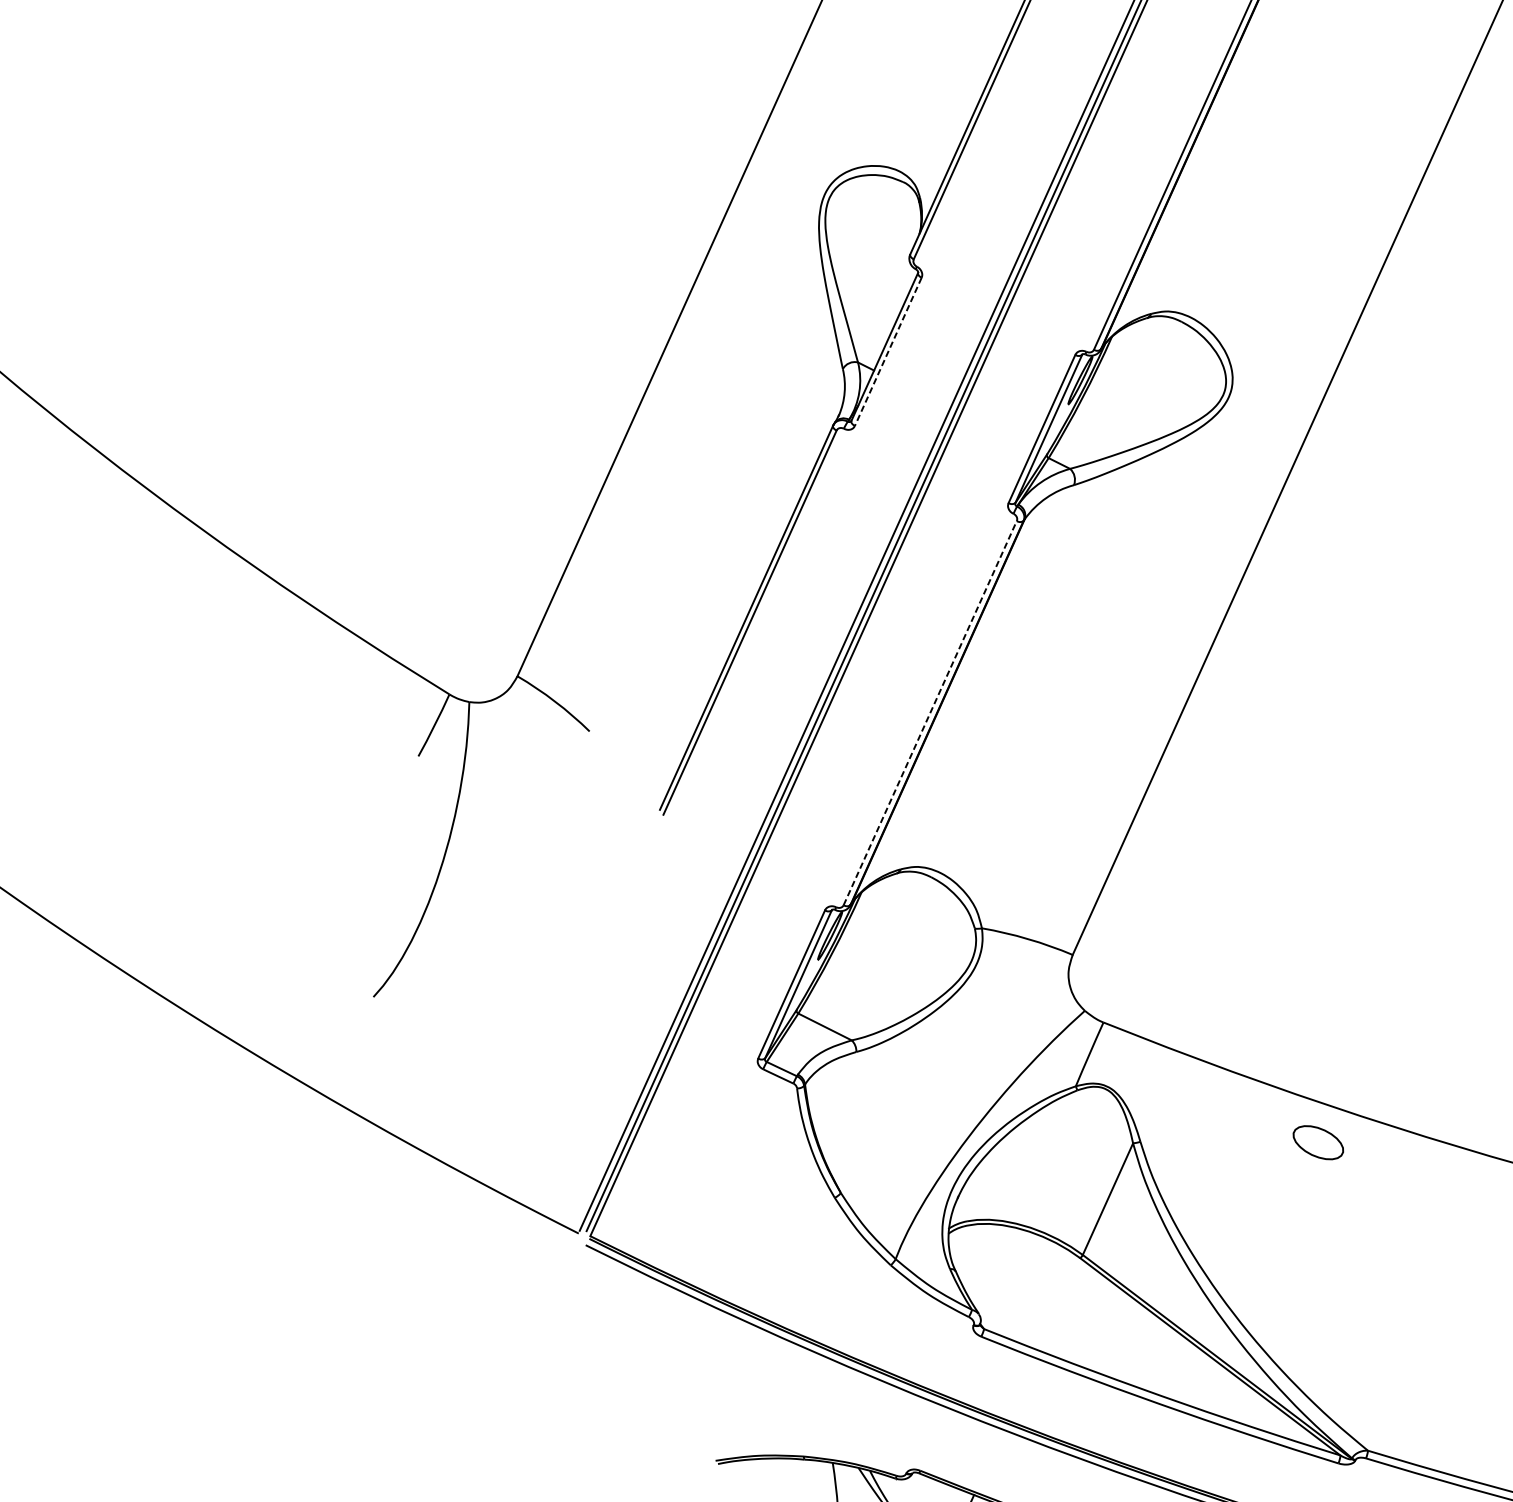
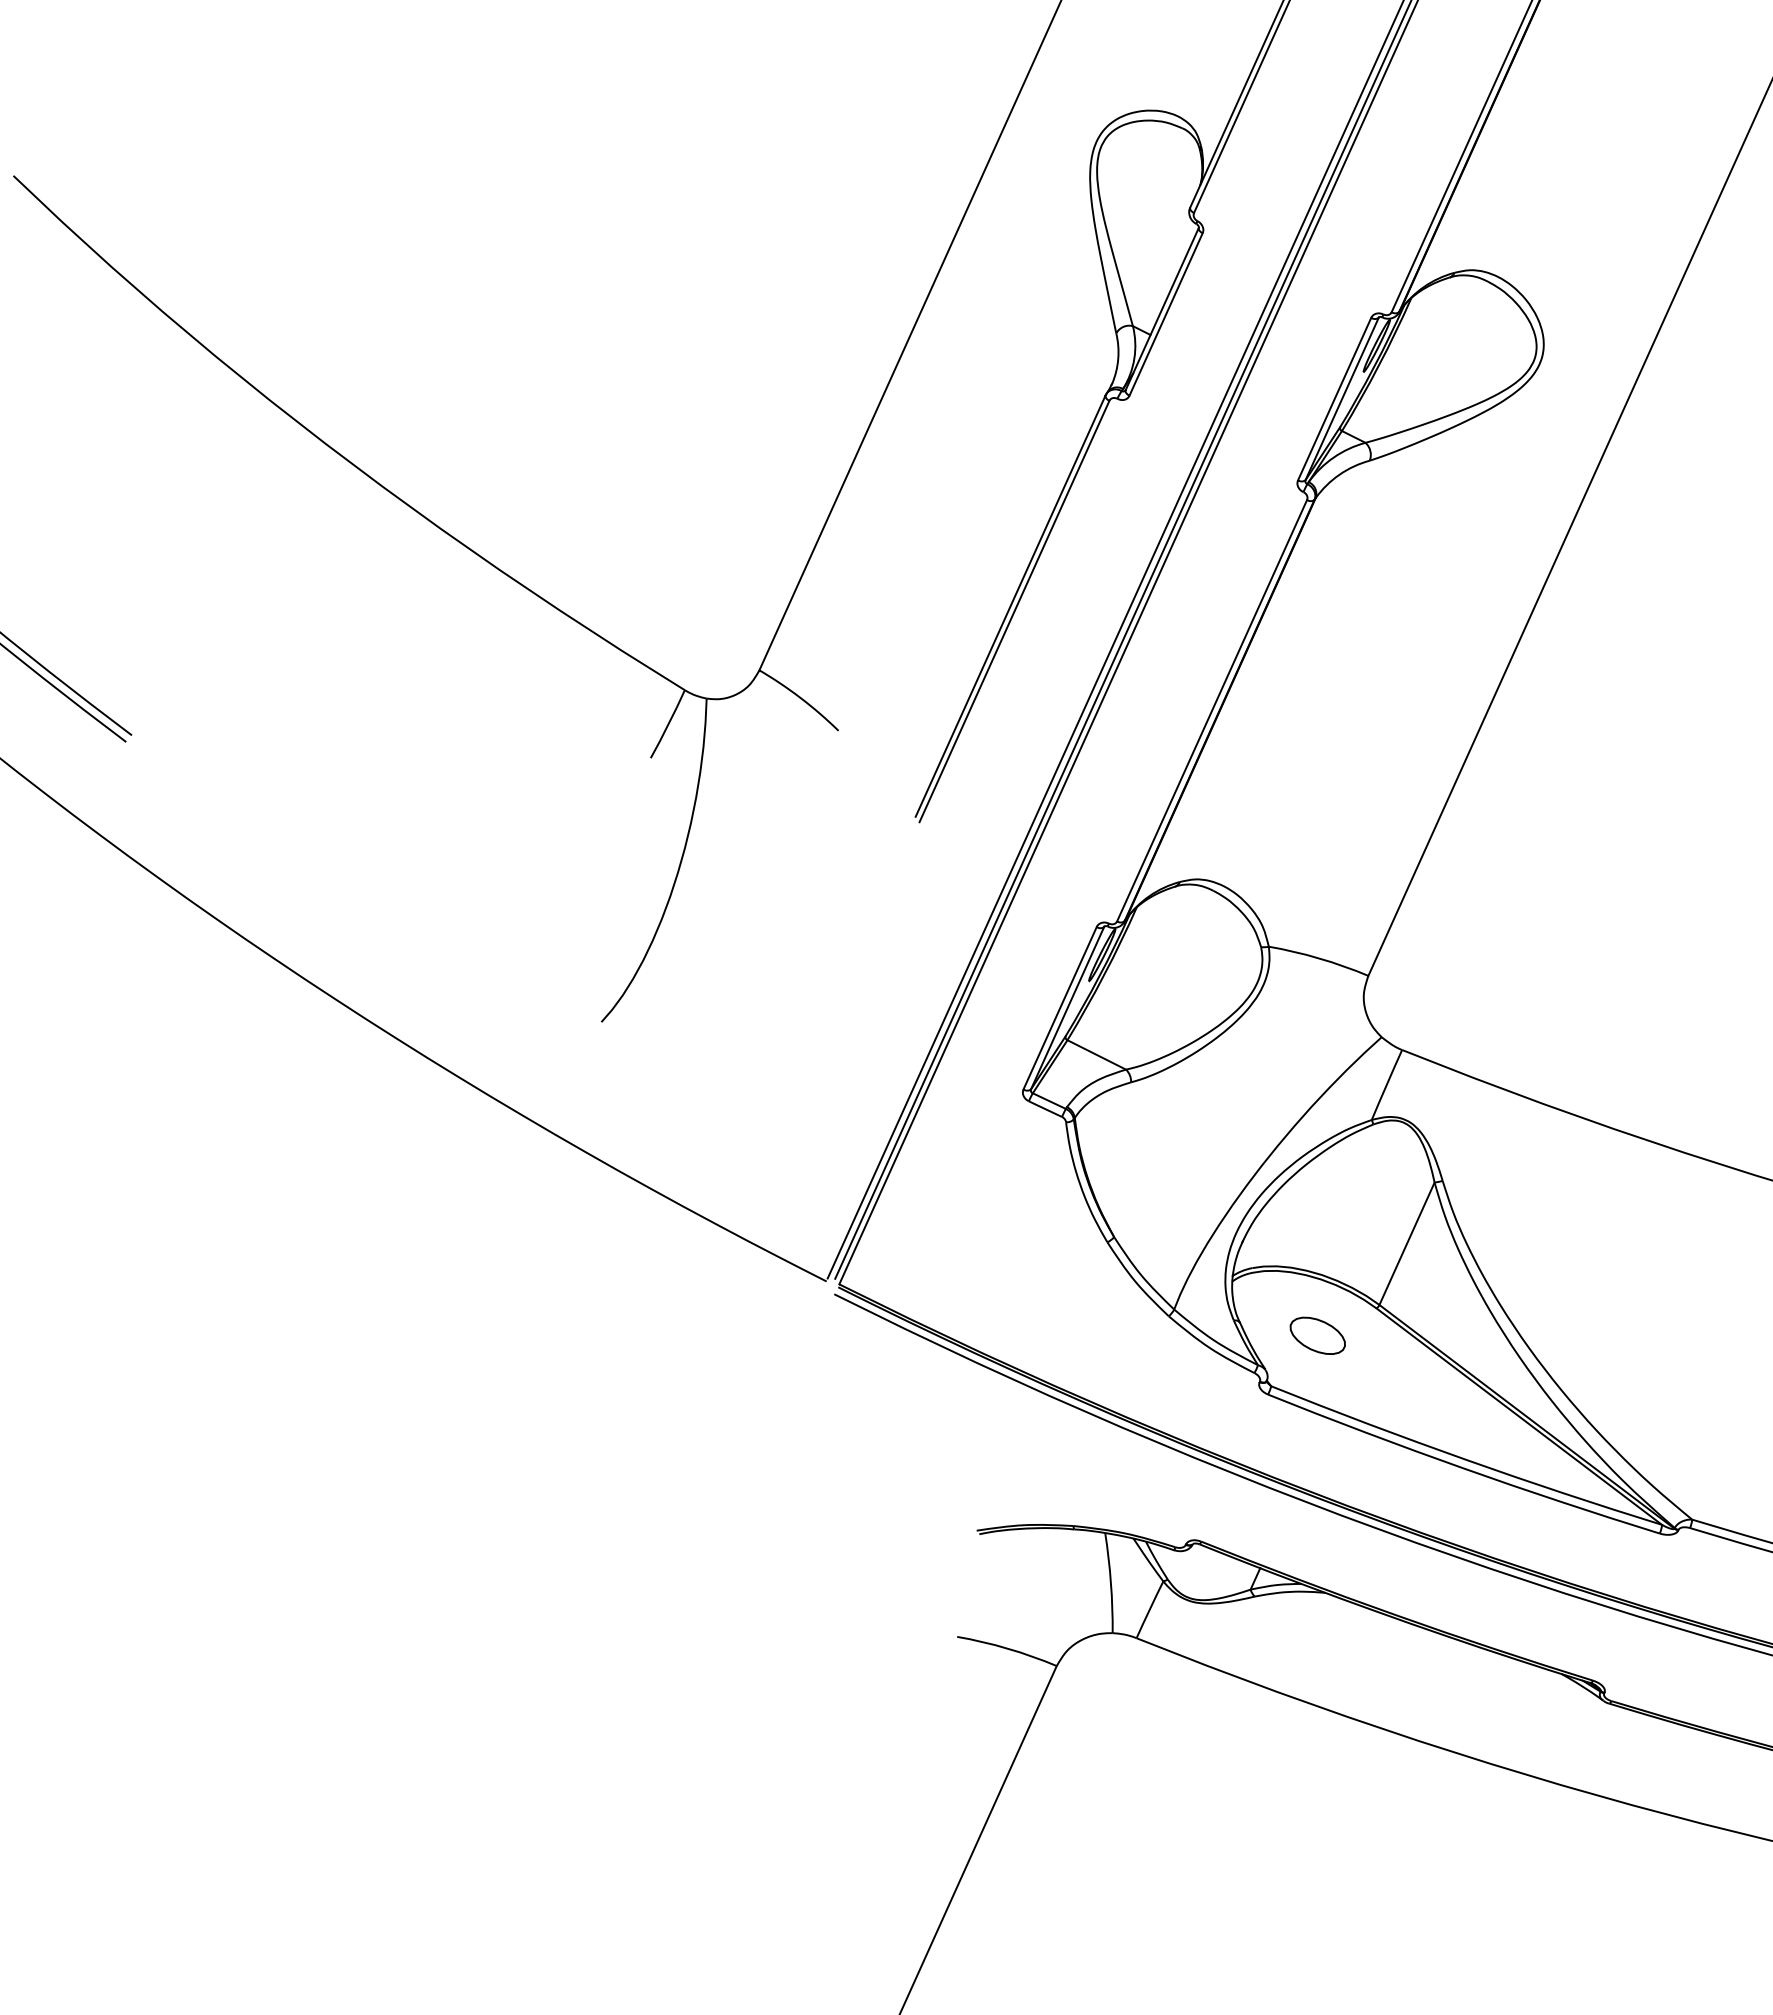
line: (887, 351) -> (1165, 314), dashed -> solid
line: (930, 712) -> (1212, 710), dashed -> solid
part: (1318, 1142) -> (1317, 1335), moved

